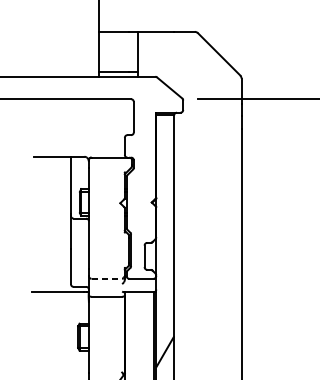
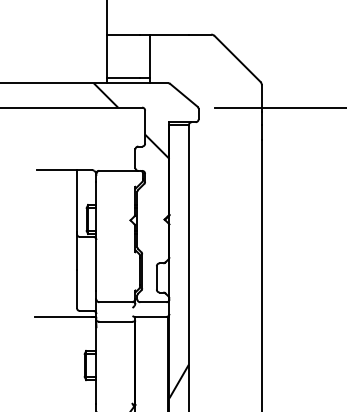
hatch: (121, 111) -> (131, 120), added
line: (106, 279) -> (115, 302), dashed -> solid

